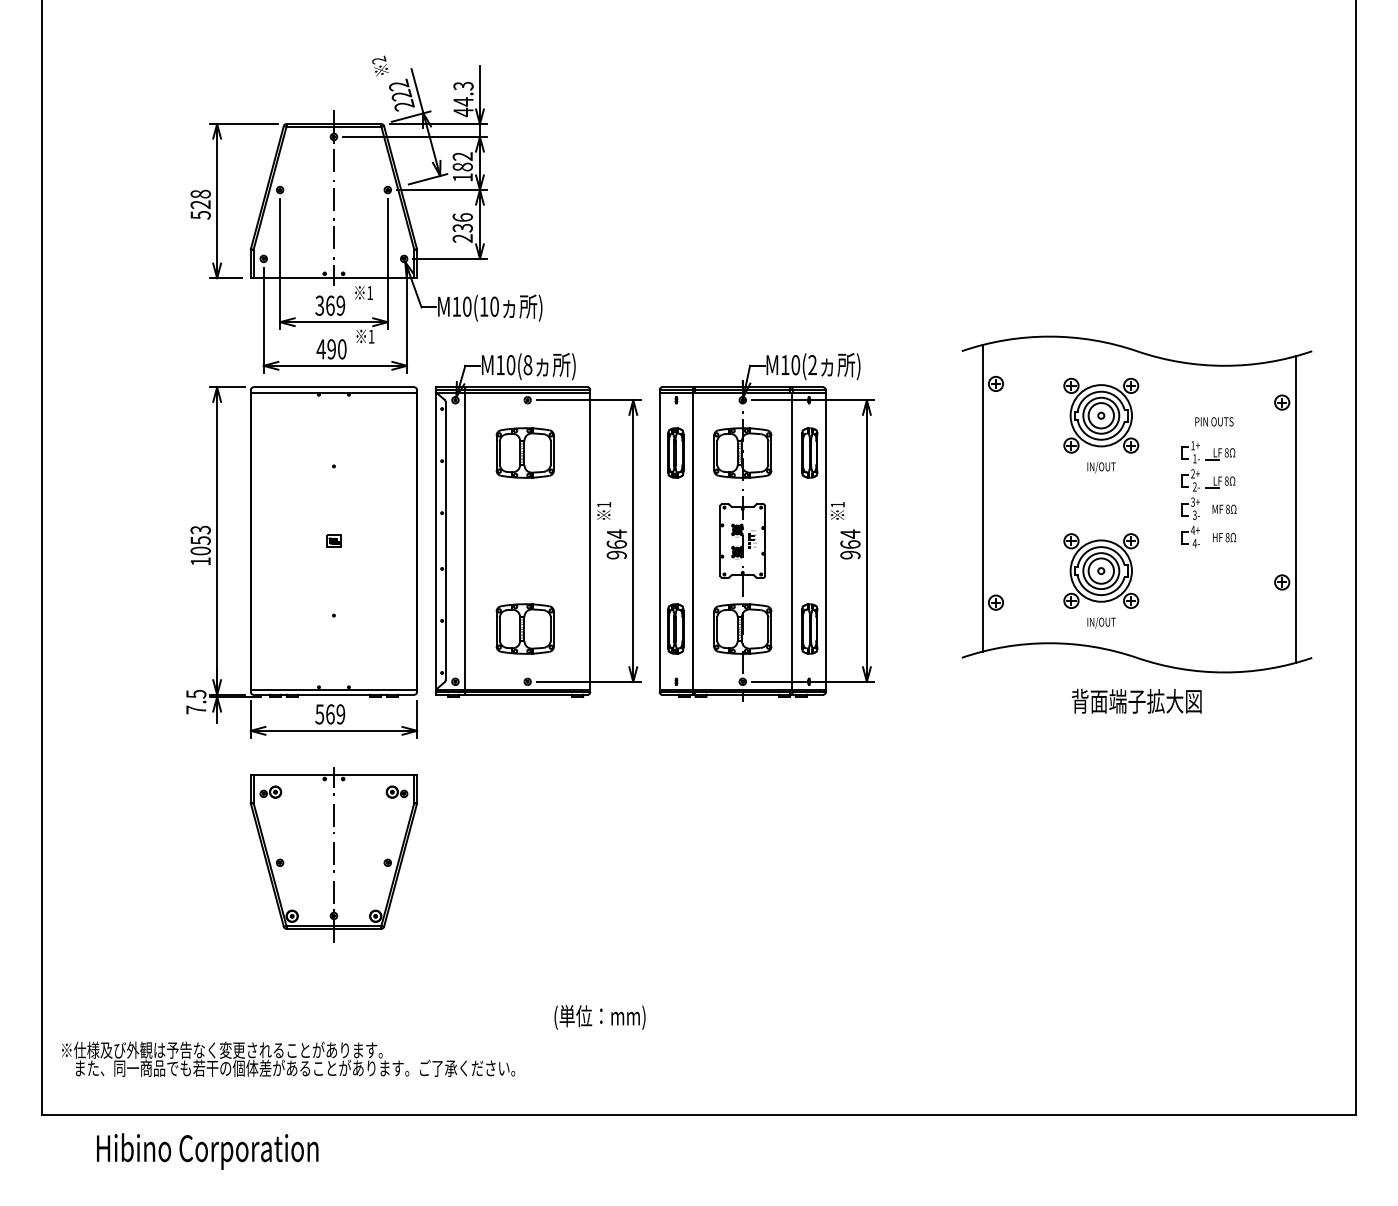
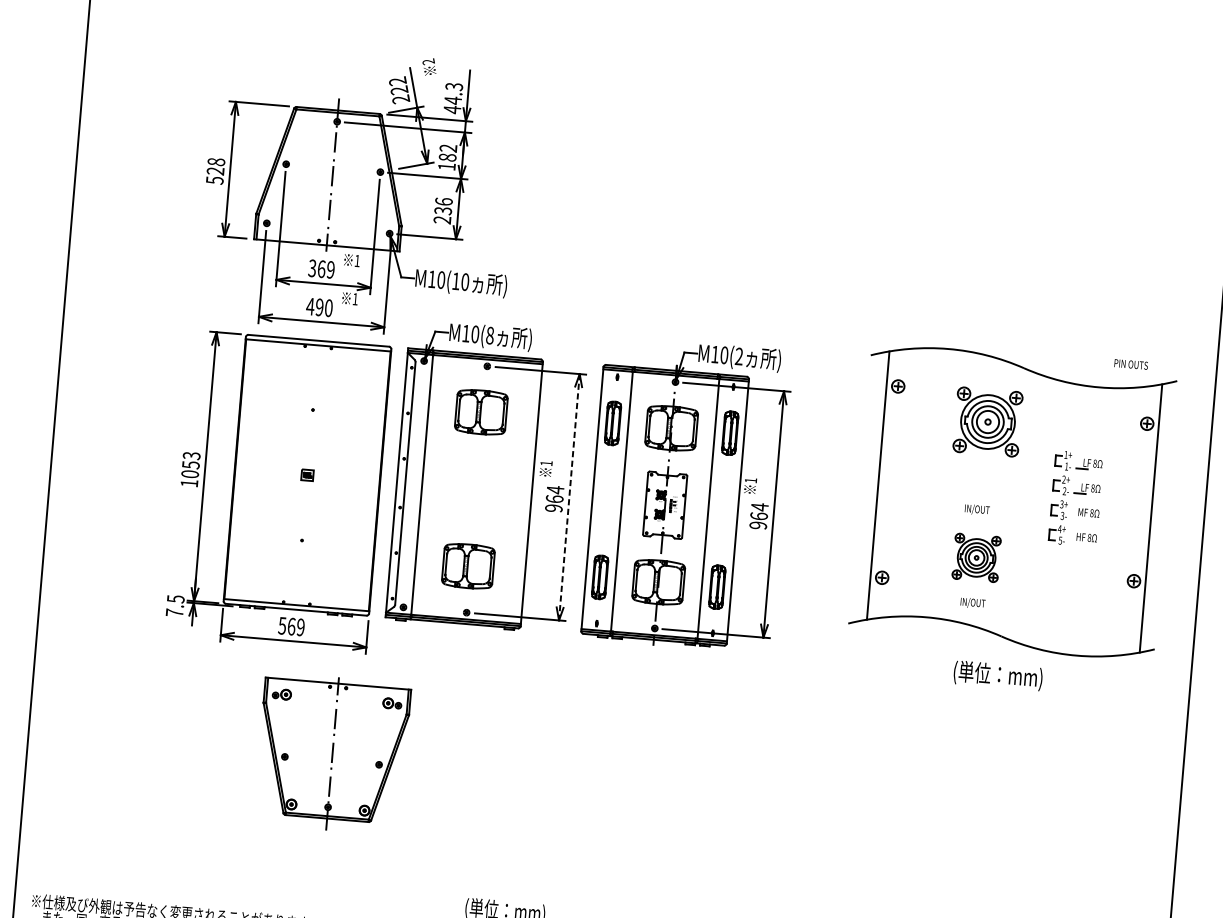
text: (380, 65) -> (429, 66), moved
text: (1214, 421) -> (1131, 364), moved
text: (1101, 467) -> (977, 509), moved
line: (633, 541) -> (569, 497), solid -> dashed
text: (1194, 543) -> (1060, 540), 4- -> 5-
part: (1101, 570) -> (976, 557), size x0.7
text: (1136, 702) -> (997, 675), 背面端子拡大図 -> (単位：mm)
part: (333, 854) -> (332, 753), moved

